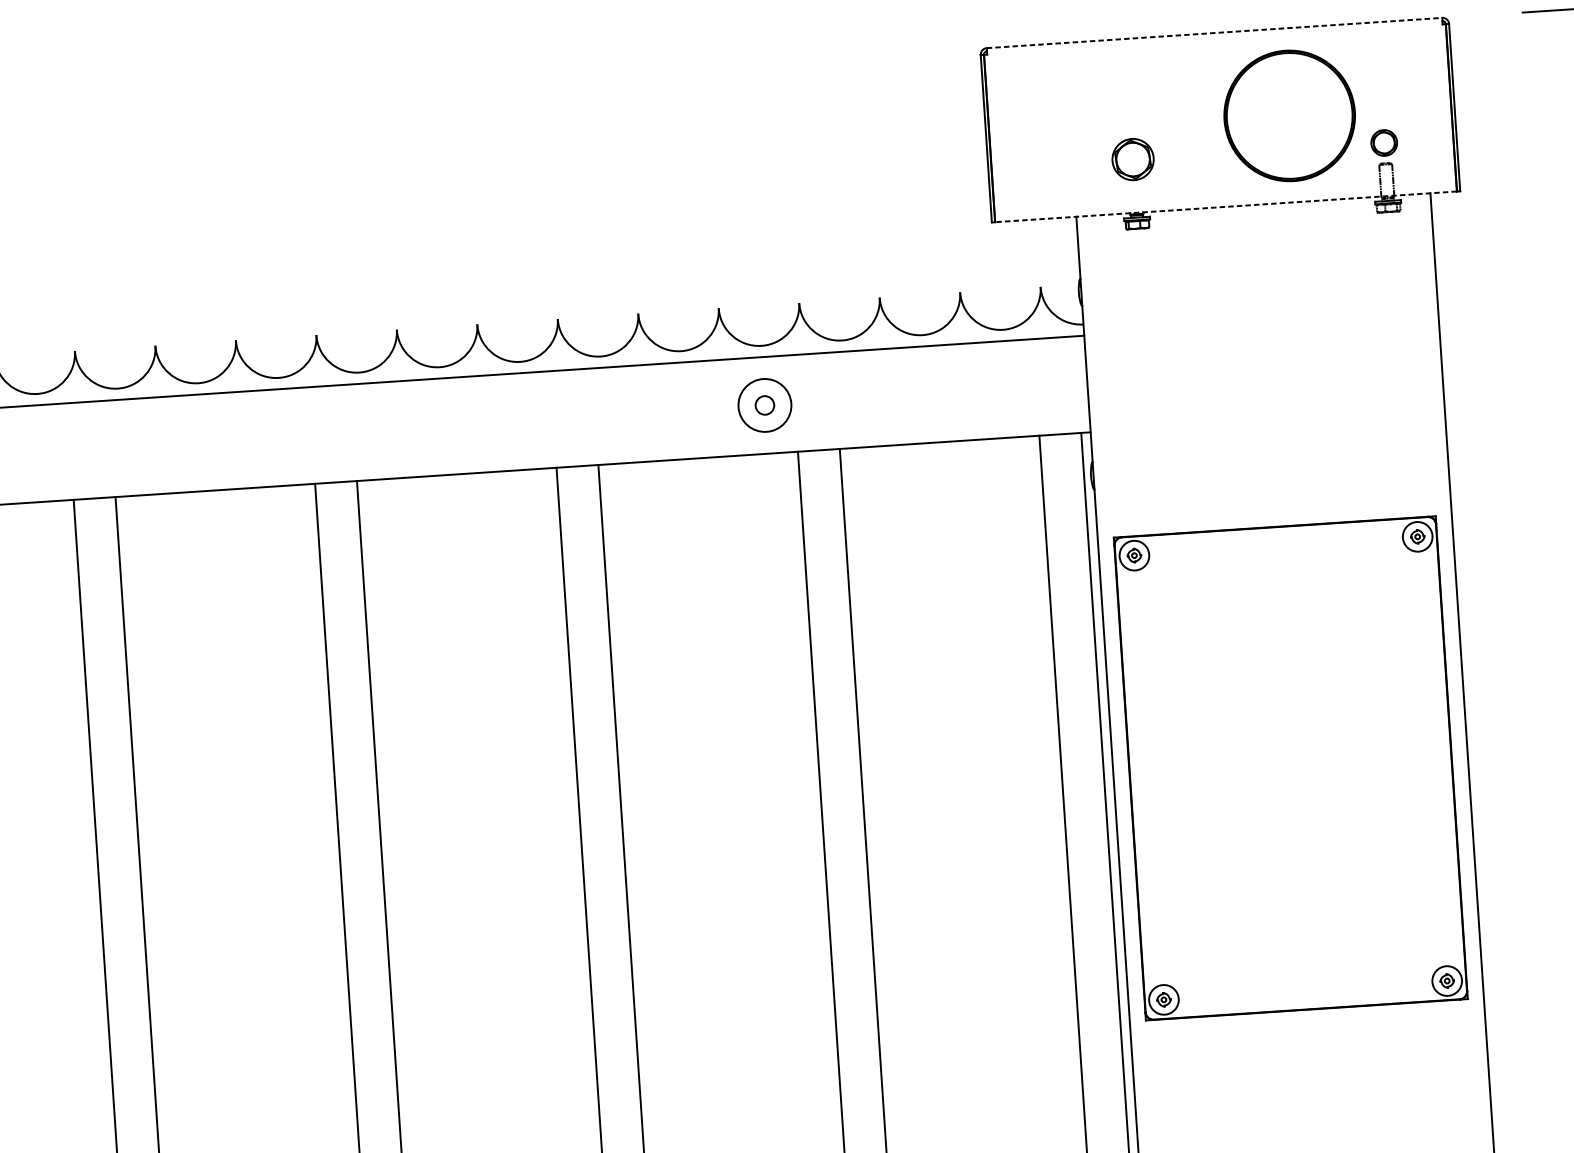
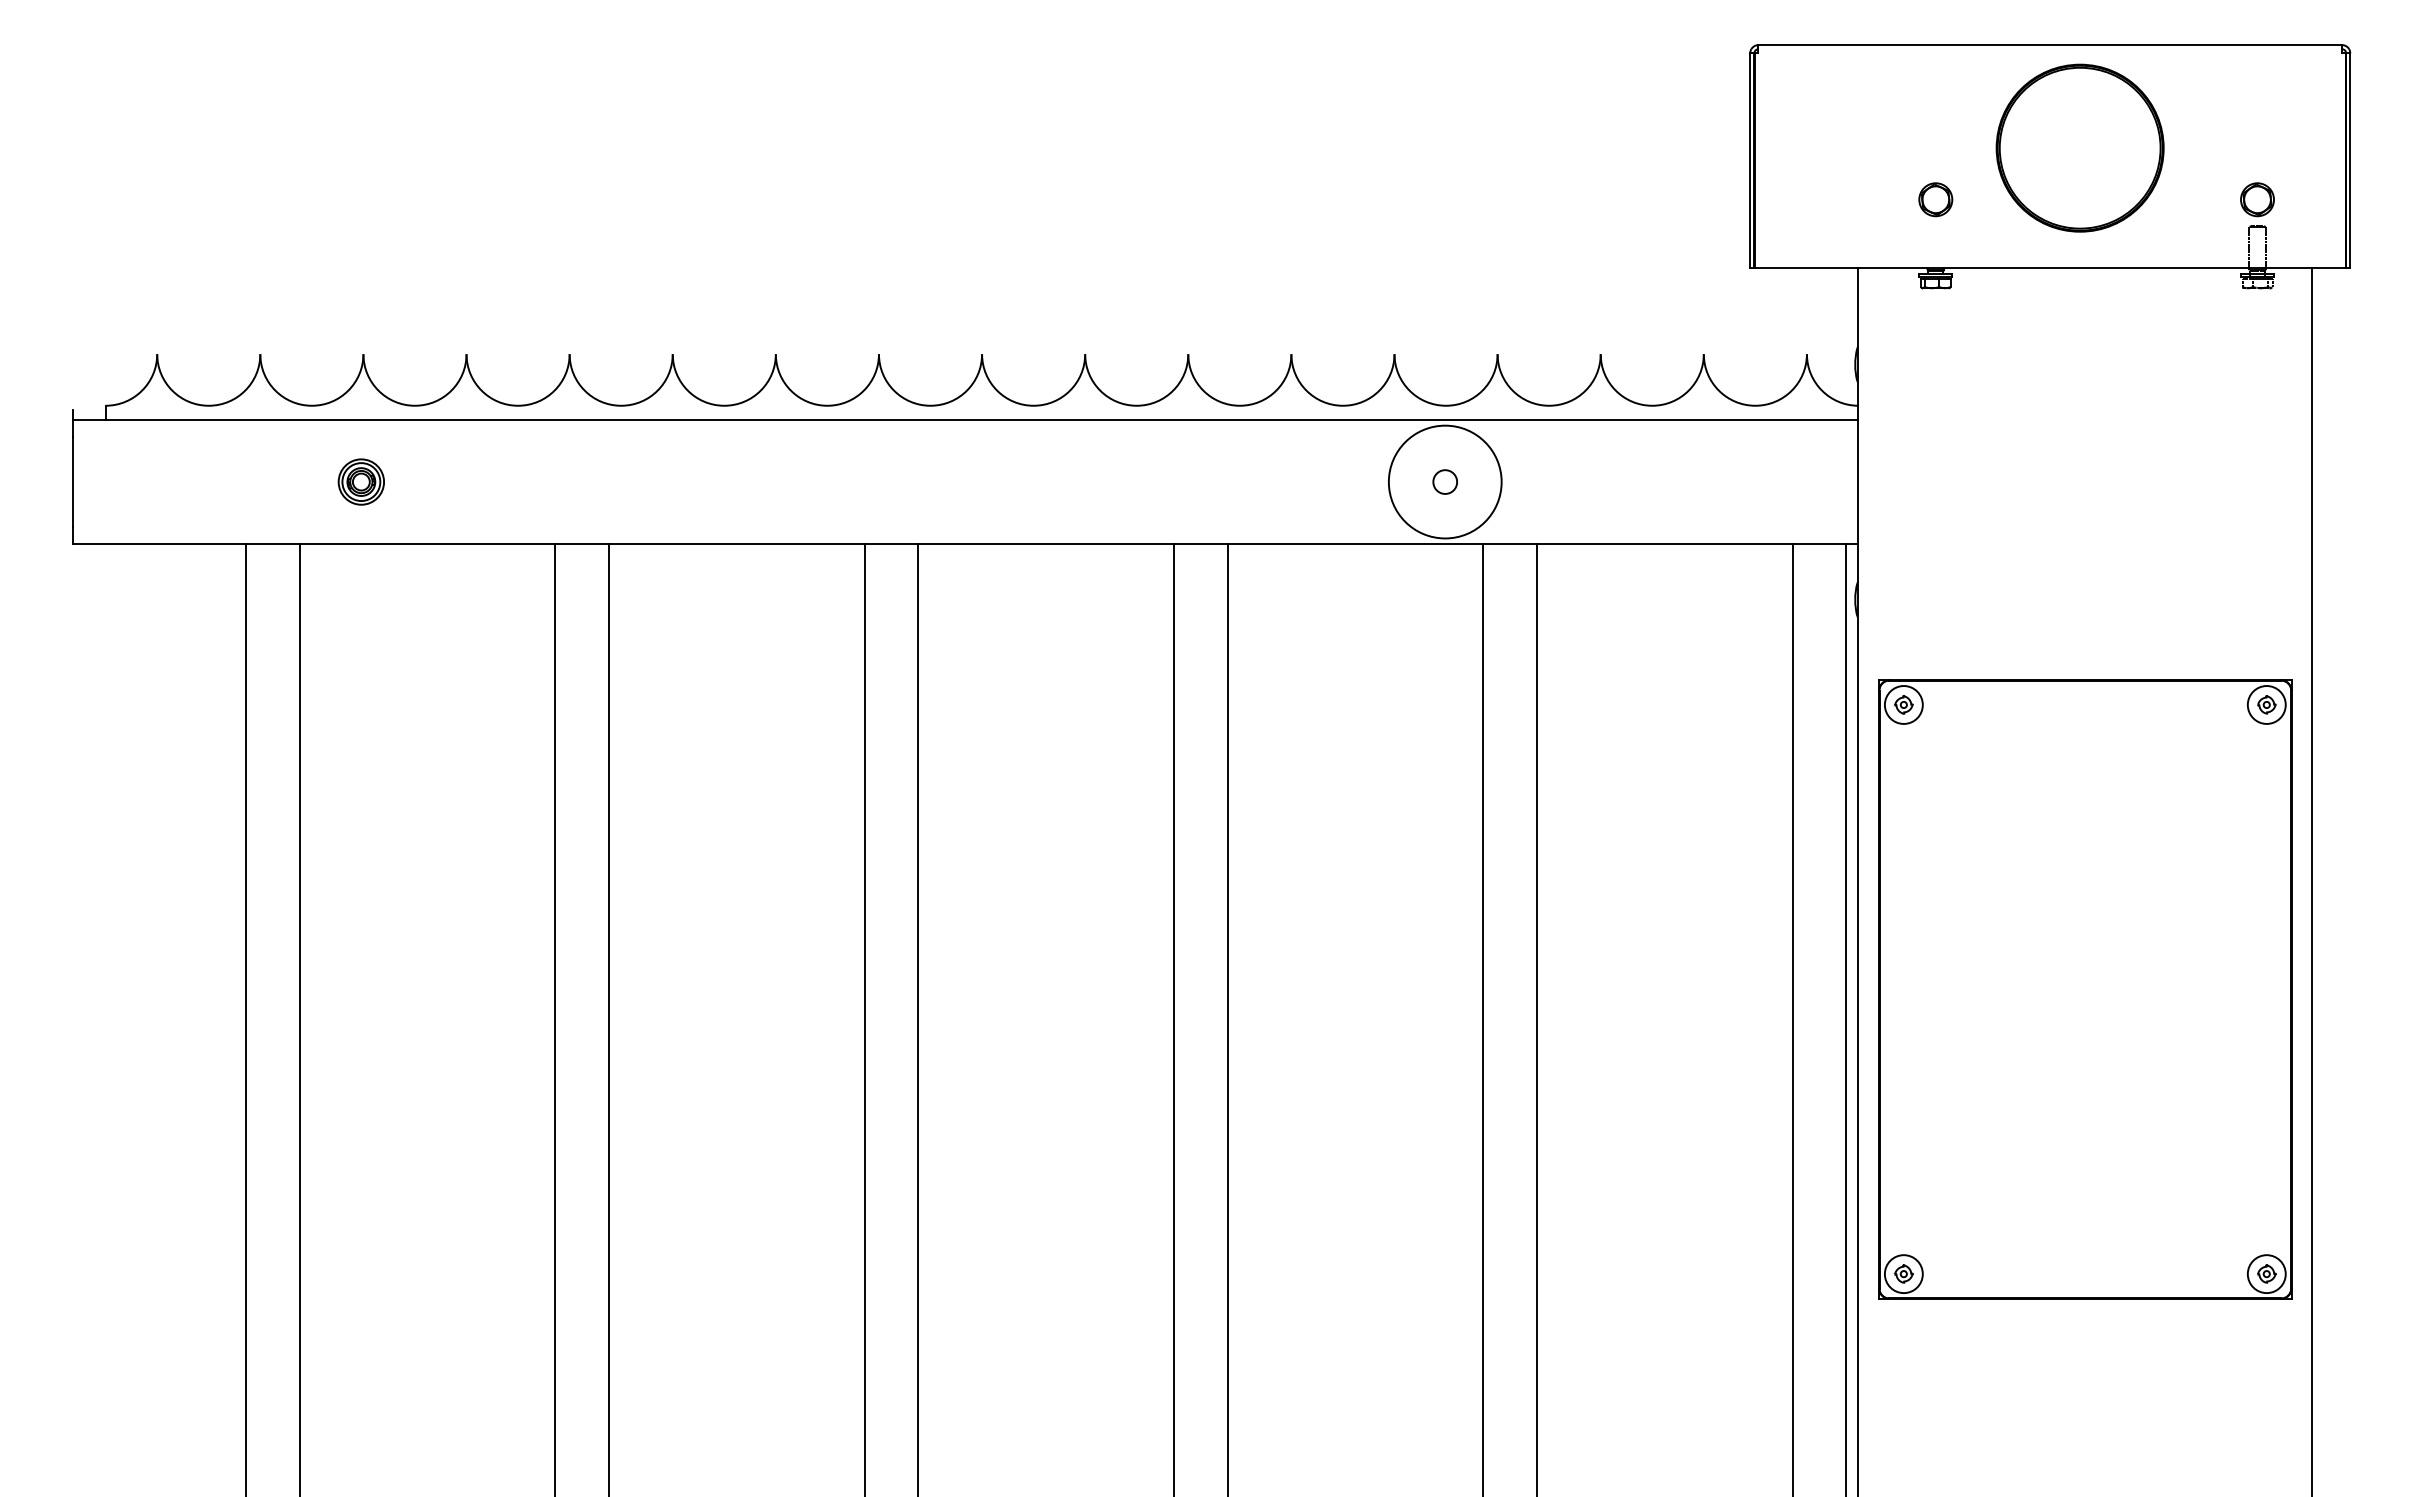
line: (1214, 33) -> (2050, 45), dashed -> solid
part: (1289, 115) -> (2079, 147), moved
part: (1132, 159) -> (1935, 199), size x0.62
line: (1226, 206) -> (2050, 267), dashed -> solid
circle: (764, 405) -> (1444, 481), size x1.67

